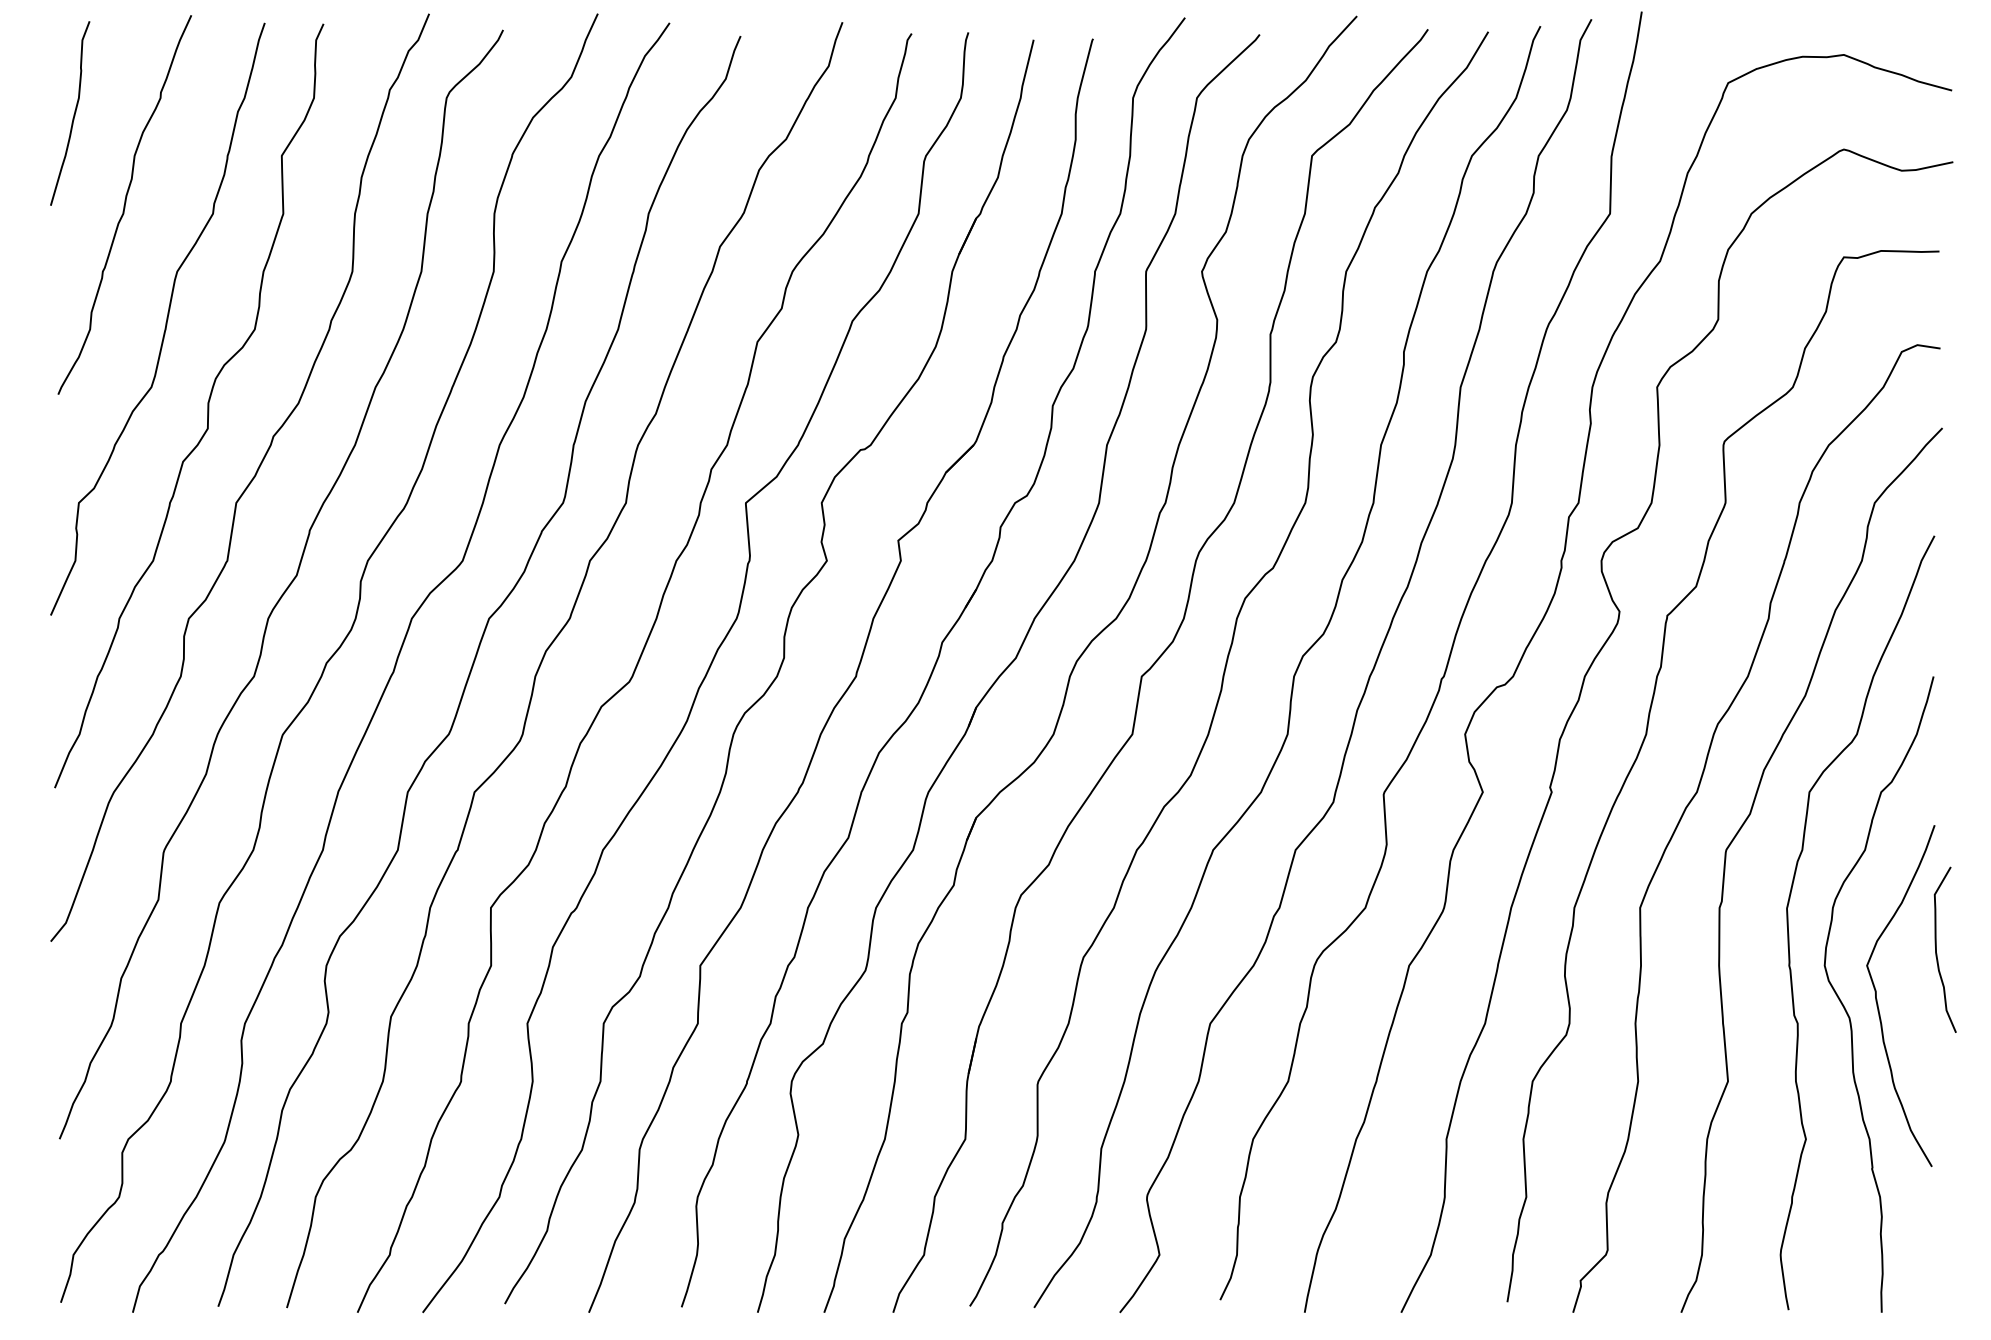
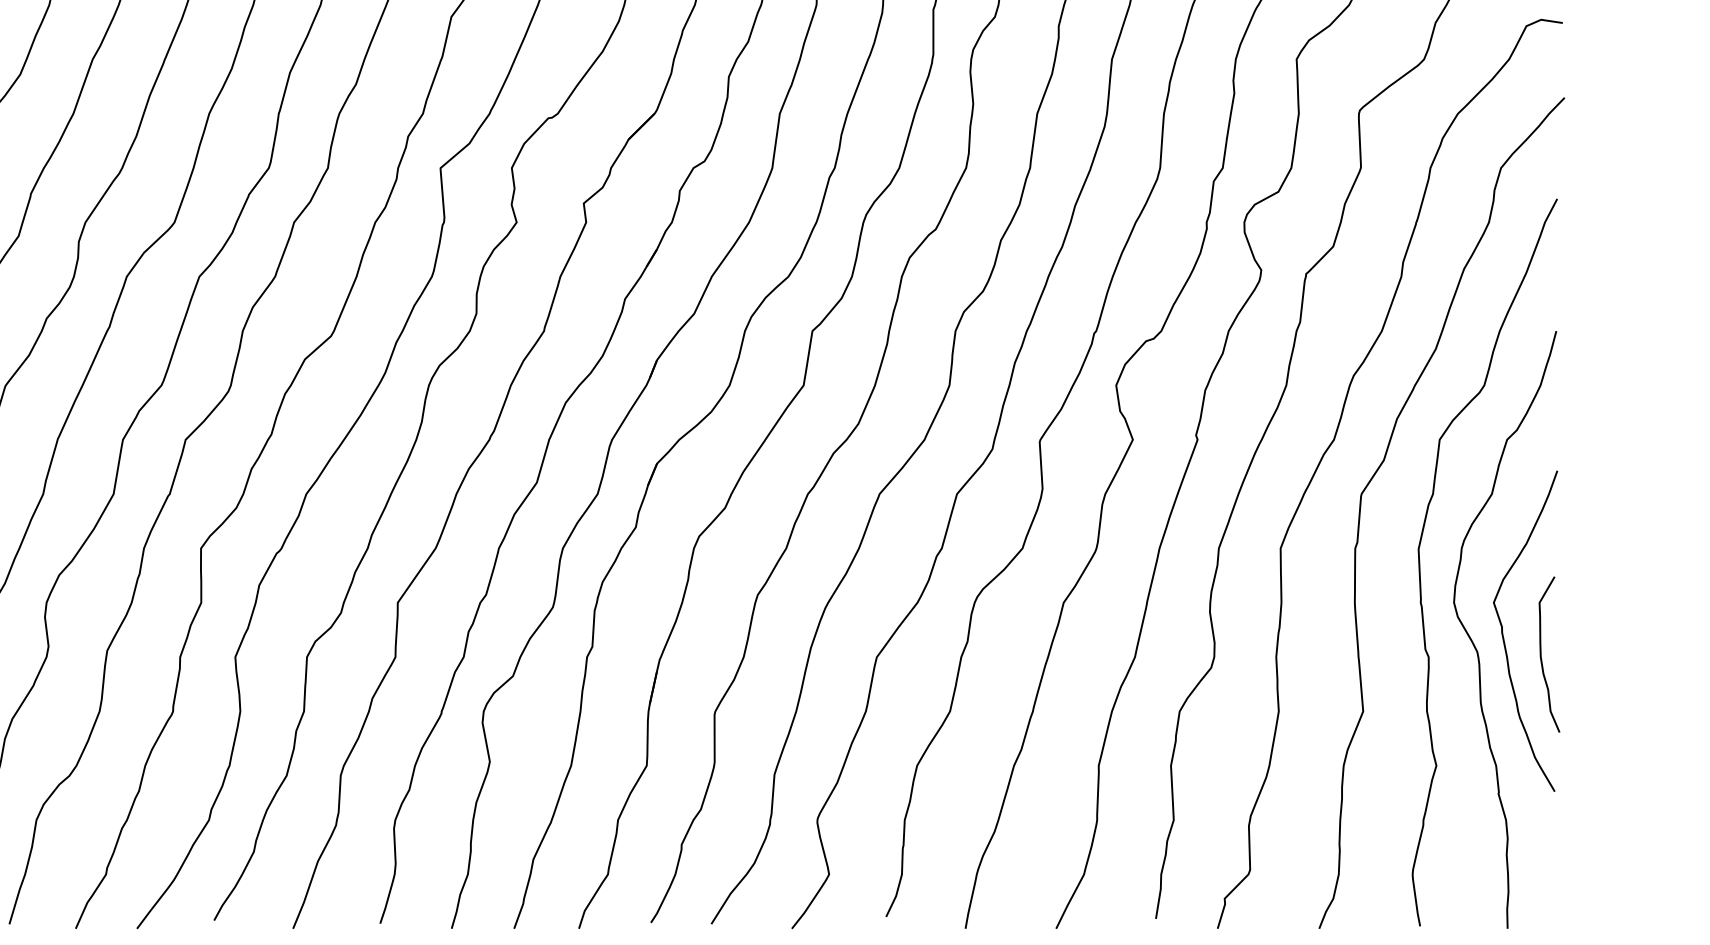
curve: (1936, 949) -> (1541, 654), moved

